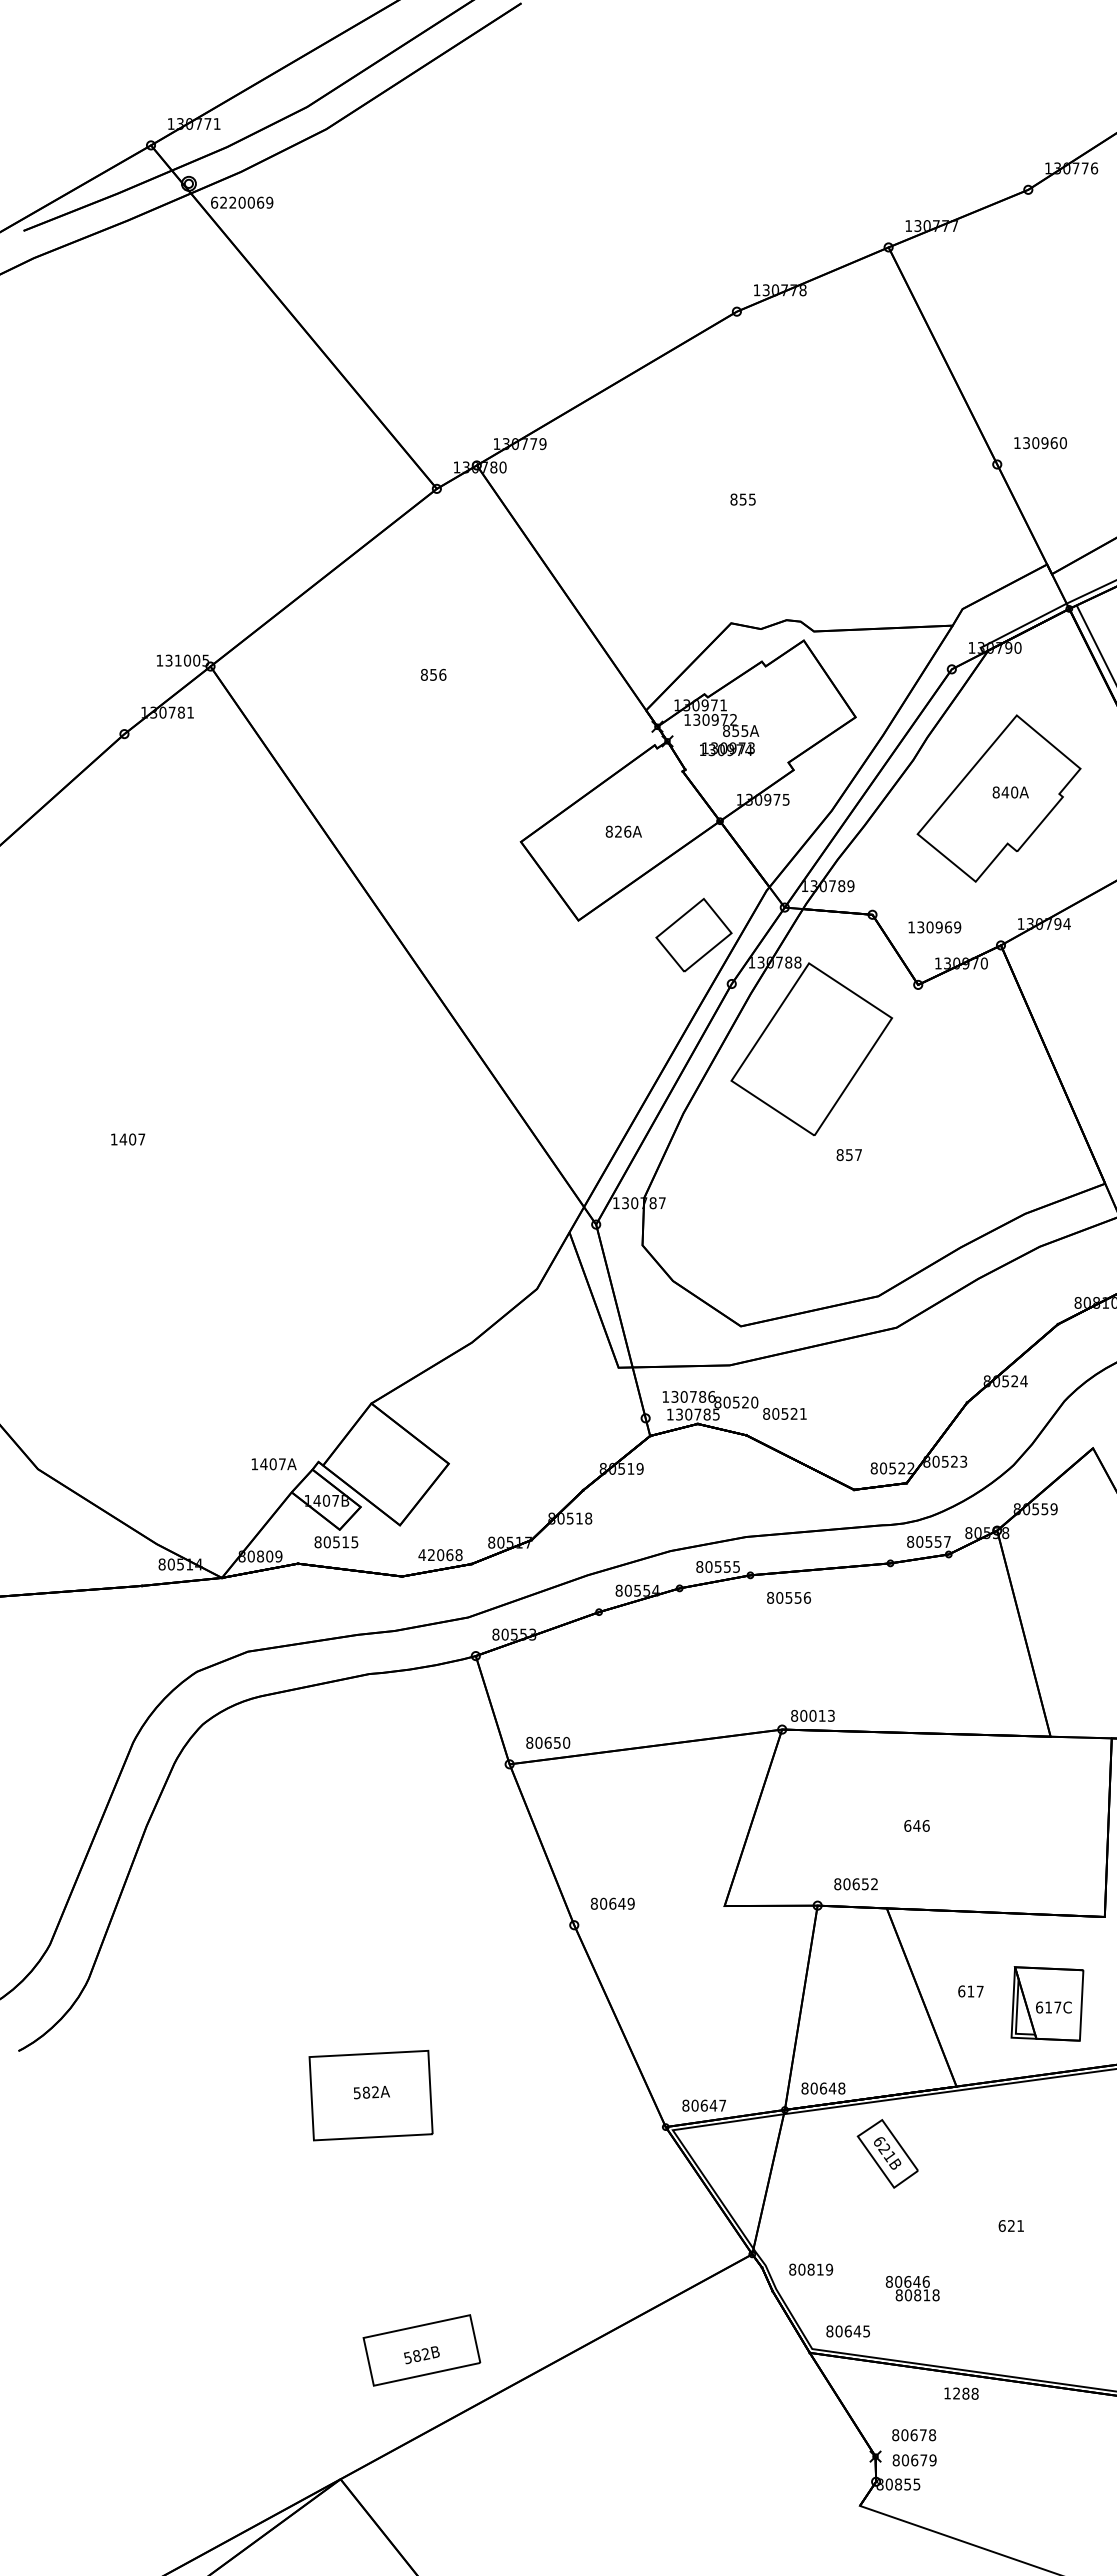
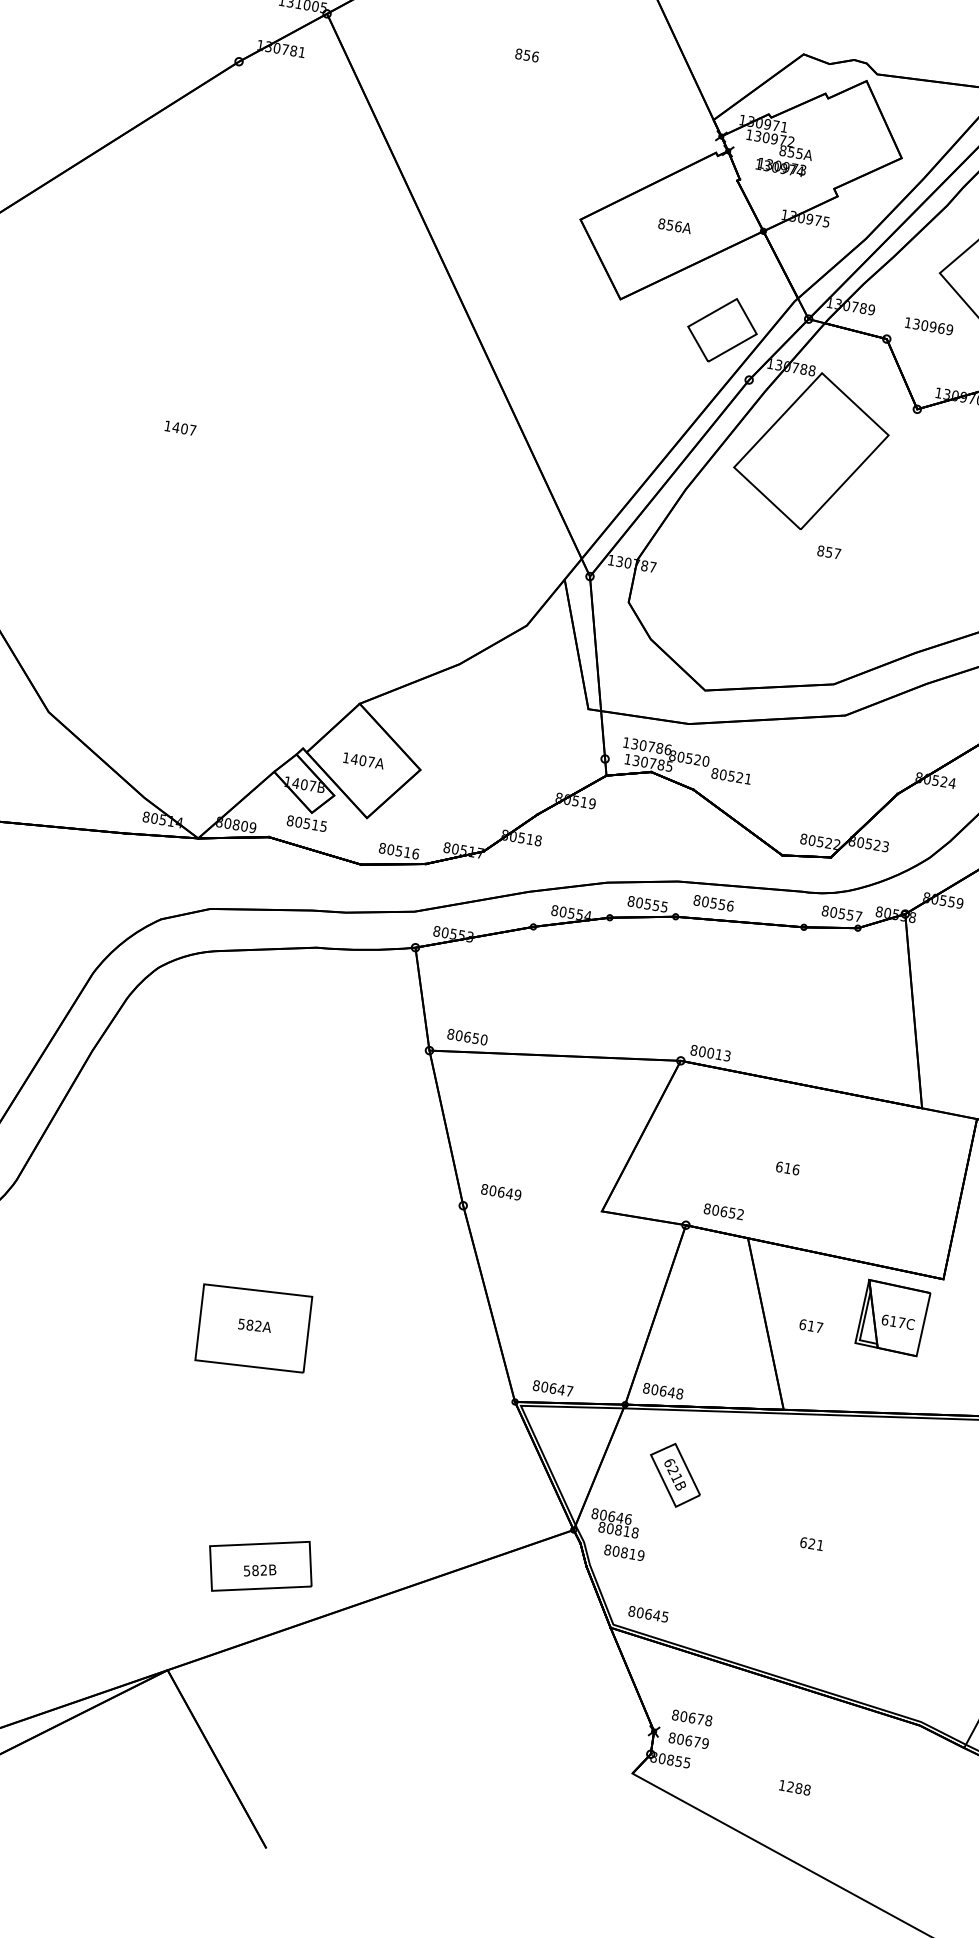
text: (618, 831) -> (670, 225), 826A -> 856A
text: (934, 927) -> (928, 326), moved
text: (273, 1464) -> (363, 760), moved
text: (440, 1555) -> (398, 851), 42068 -> 80516
text: (788, 1597) -> (713, 902), moved
text: (916, 1825) -> (787, 1167), 646 -> 616
part: (1047, 2003) -> (893, 1317), moved
part: (887, 2153) -> (675, 1474), moved
text: (912, 2288) -> (614, 1523), moved
text: (961, 2393) -> (794, 1787), moved

